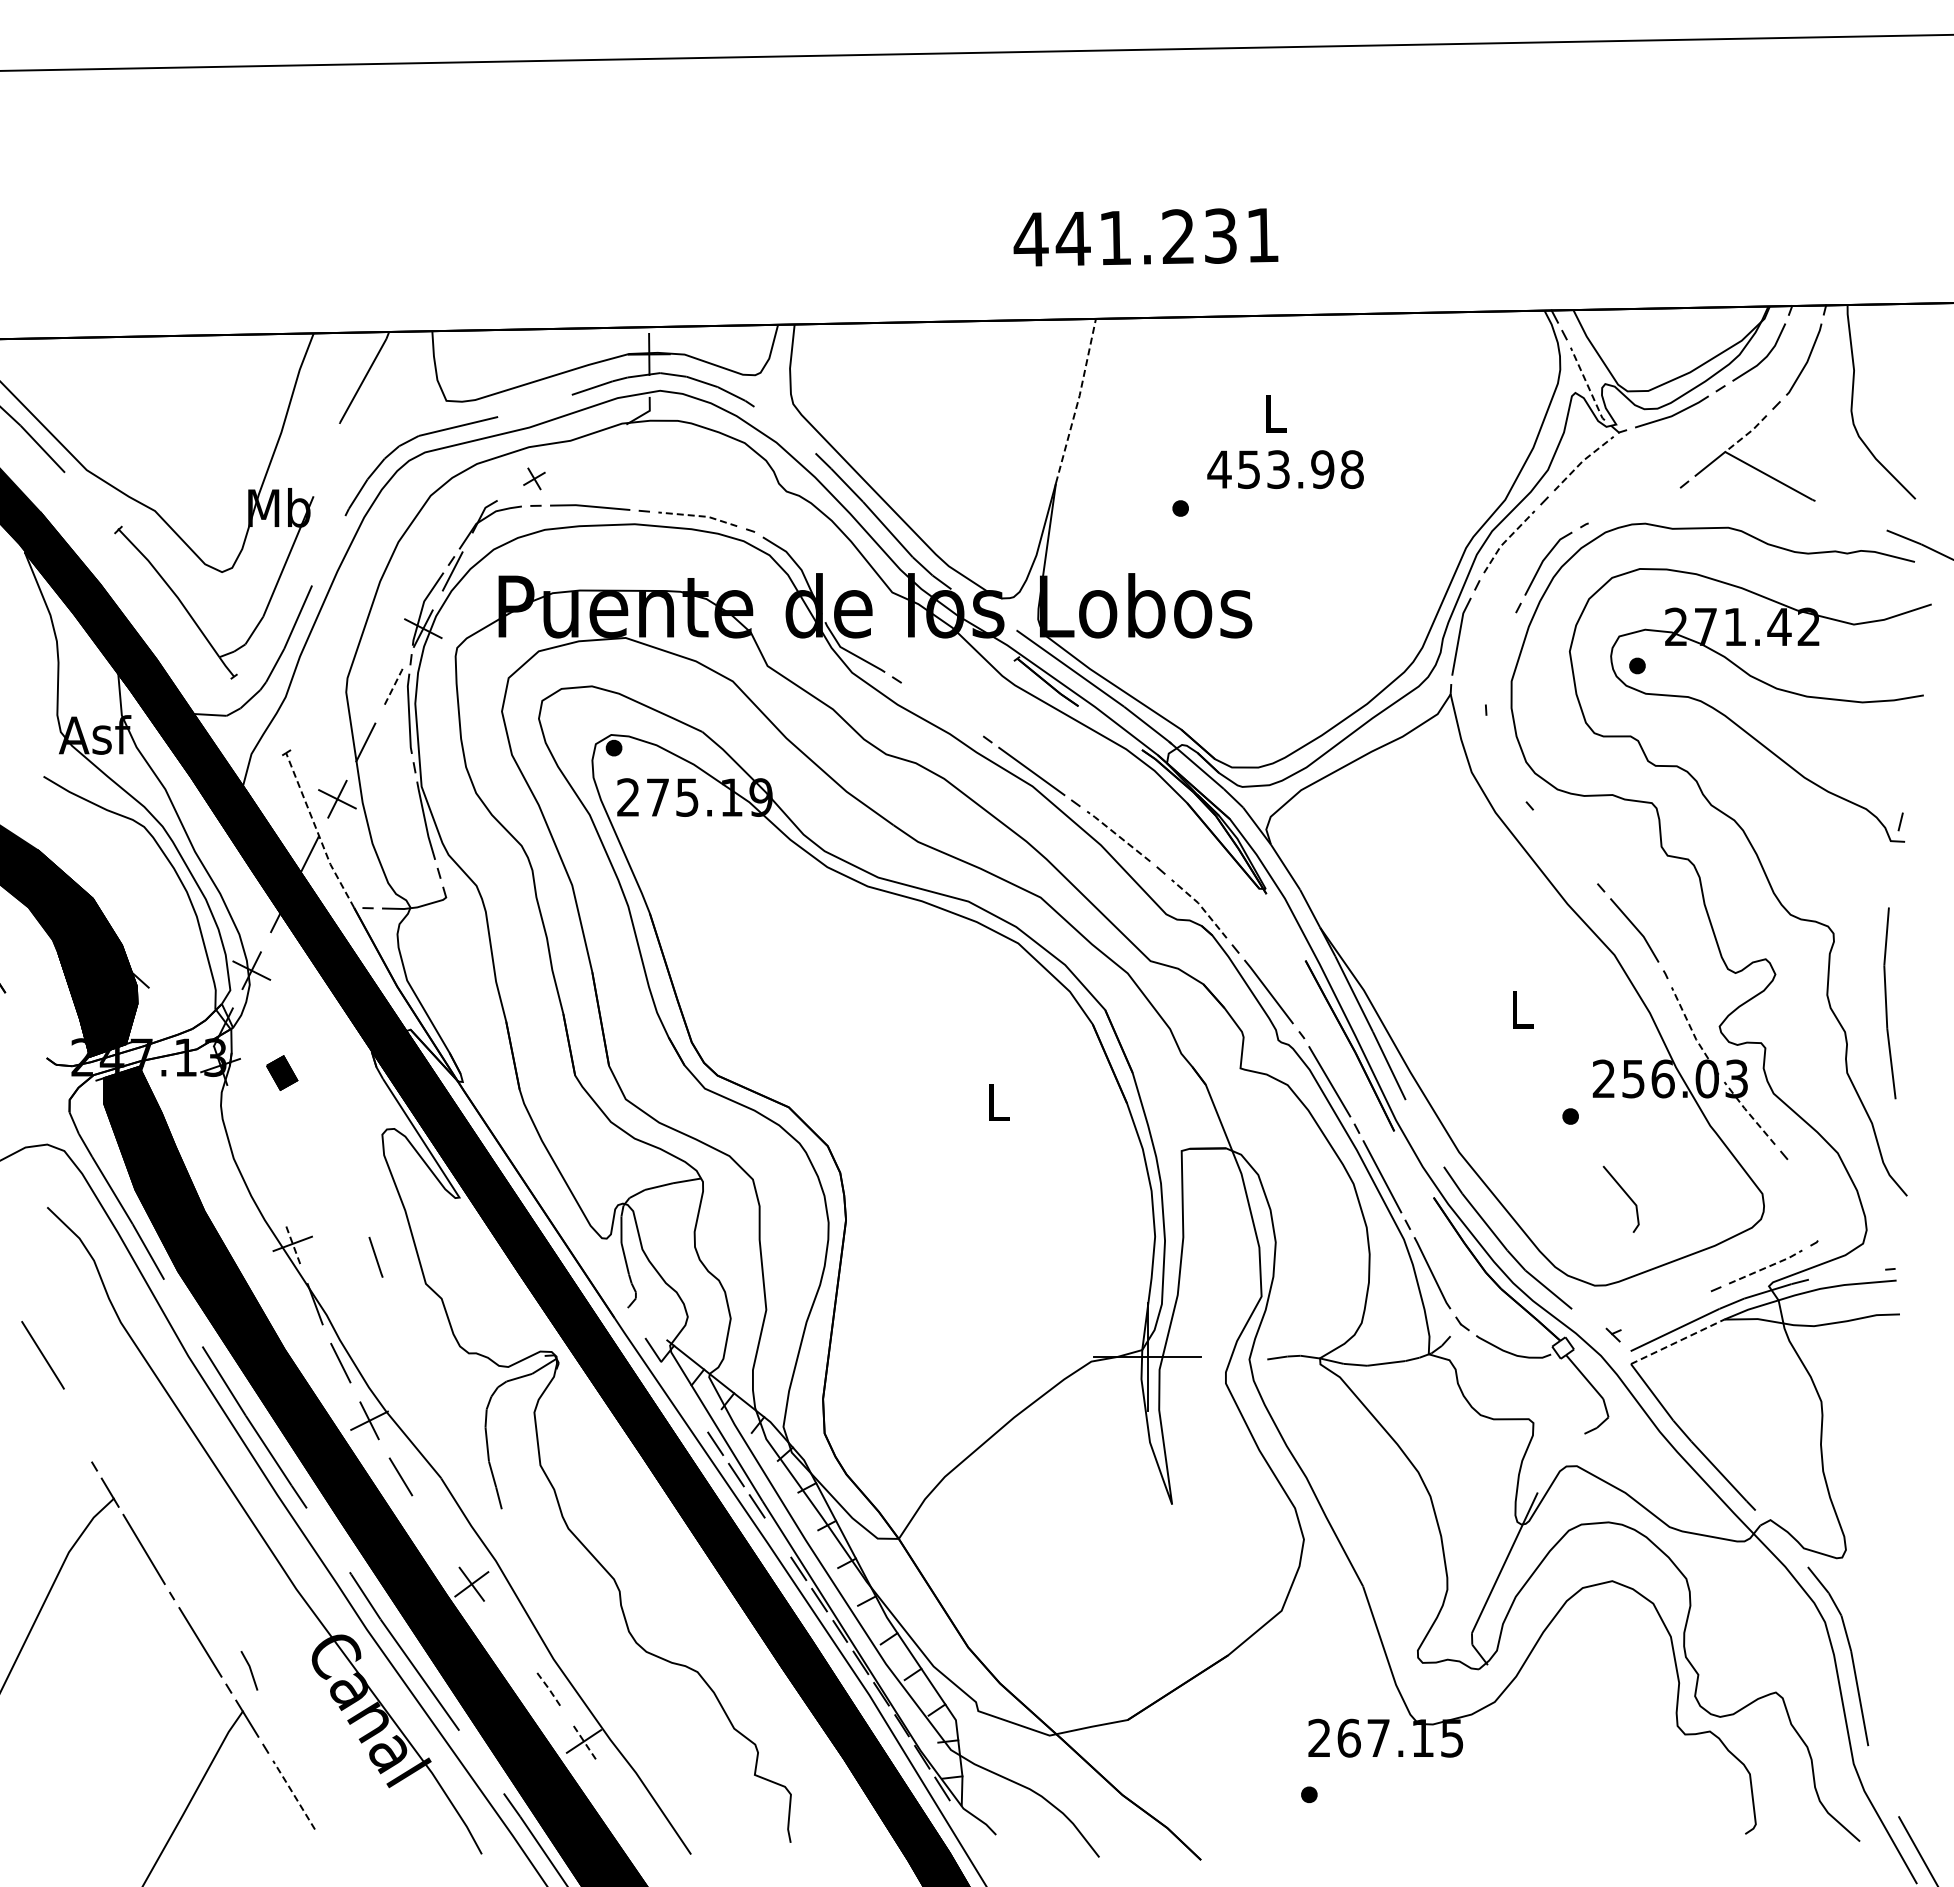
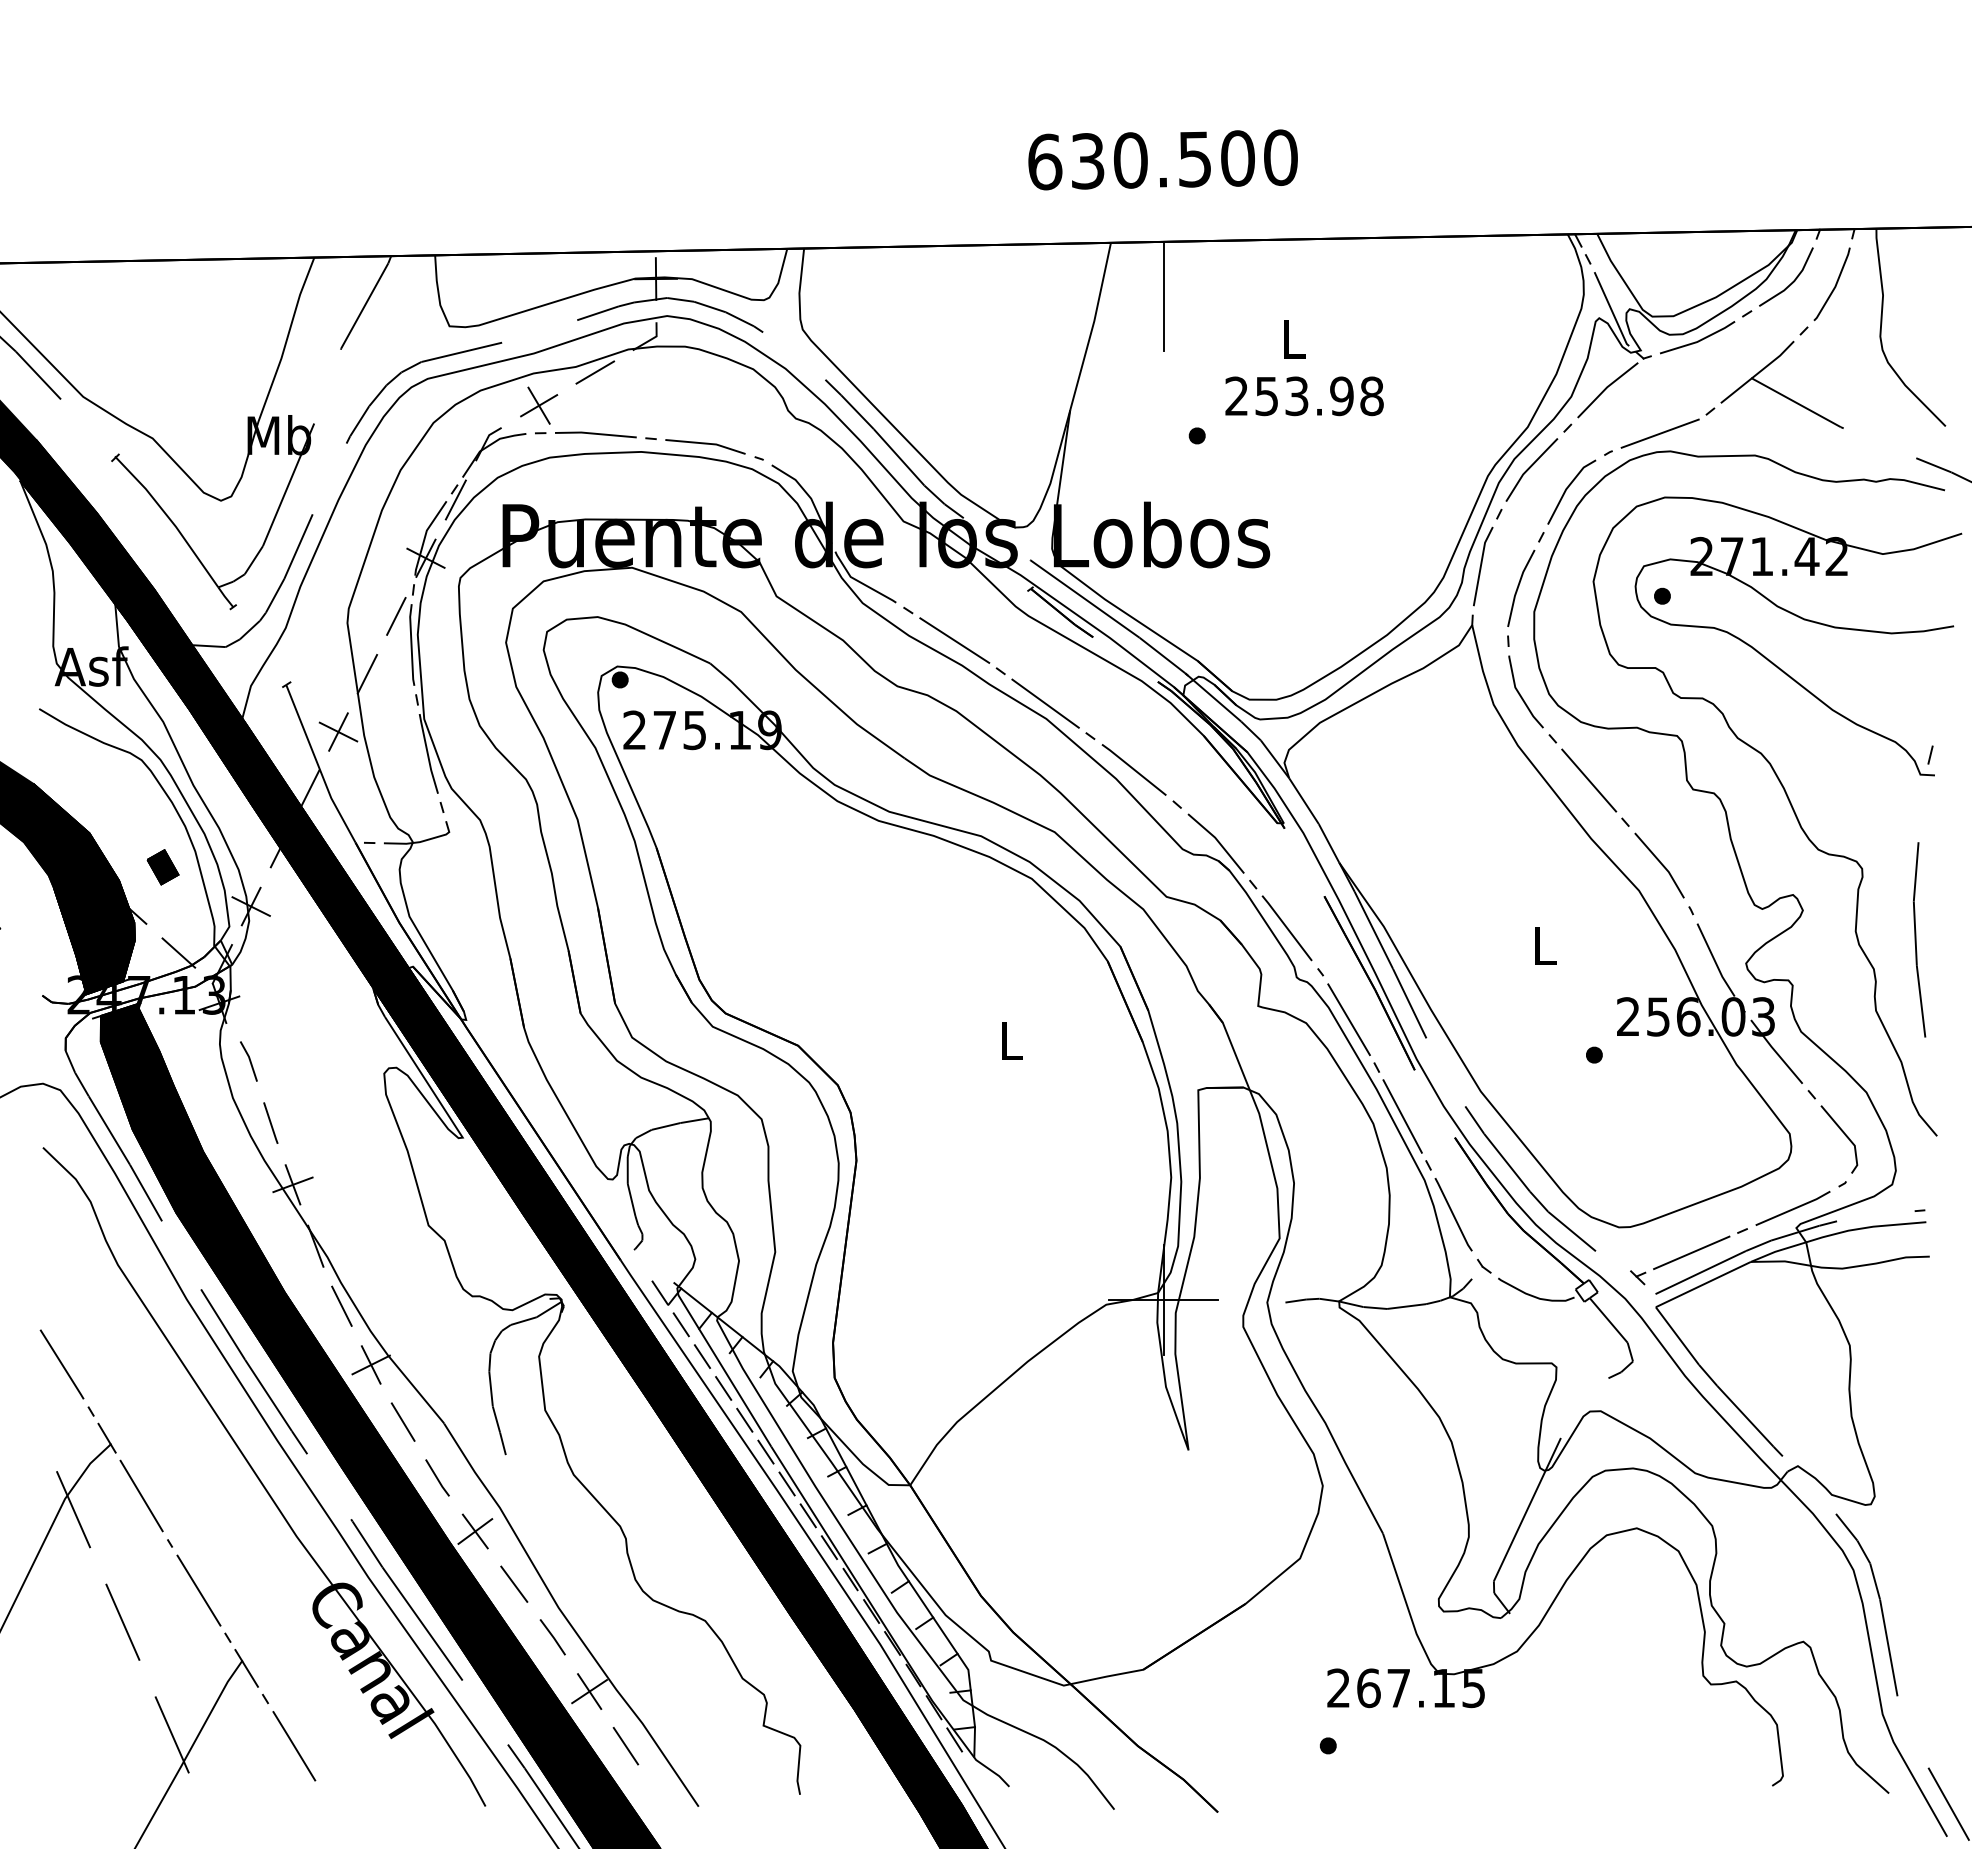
text: (1146, 237) -> (1162, 159), 441.231 -> 630.500
line: (1147, 371) -> (1163, 296), added
line: (1587, 384) -> (1611, 309), dashed -> solid
line: (1078, 400) -> (1093, 325), dashed -> solid
line: (1746, 434) -> (1773, 360), dashed -> solid
line: (589, 446) -> (595, 372), added
line: (1582, 461) -> (1606, 388), dashed -> solid
text: (1219, 469) -> (1236, 396), 453.98 -> 253.98
part: (534, 478) -> (539, 405), size x1.67
line: (1635, 506) -> (1660, 433), added
line: (698, 516) -> (706, 444), dashed -> solid
line: (1506, 540) -> (1529, 468), dashed -> solid
line: (1496, 658) -> (1518, 588), added
line: (394, 685) -> (396, 616), dashed -> solid
line: (942, 709) -> (954, 640), added
line: (1499, 763) -> (1521, 695), added
line: (317, 831) -> (318, 764), dashed -> solid
line: (1118, 835) -> (1133, 768), dashed -> solid
line: (1565, 846) -> (1589, 780), added
line: (1200, 906) -> (1217, 841), dashed -> solid
line: (180, 1015) -> (178, 952), added
line: (1689, 1024) -> (1715, 961), dashed -> solid
part: (282, 1072) -> (163, 866), moved
line: (1748, 1112) -> (1775, 1051), dashed -> solid
line: (1625, 1194) -> (1843, 1134), moved
line: (292, 1243) -> (292, 1184), dashed -> solid
line: (375, 1257) -> (270, 1123), moved
line: (1767, 1267) -> (1794, 1208), dashed -> solid
line: (1666, 1310) -> (1692, 1252), added
line: (1677, 1341) -> (1703, 1284), dashed -> solid
line: (42, 1355) -> (61, 1364), moved
line: (673, 1381) -> (680, 1324), added
line: (694, 1412) -> (702, 1356), added
line: (434, 1531) -> (437, 1477), added
line: (777, 1537) -> (786, 1483), added
line: (77, 1562) -> (73, 1509), added
line: (509, 1635) -> (513, 1583), added
line: (249, 1669) -> (248, 1060), moved
line: (125, 1673) -> (122, 1622), added
line: (548, 1688) -> (553, 1637), dashed -> solid
line: (584, 1741) -> (590, 1691), dashed -> solid
line: (174, 1783) -> (172, 1734), added
line: (293, 1794) -> (293, 1745), dashed -> solid
line: (619, 1794) -> (625, 1745), added

